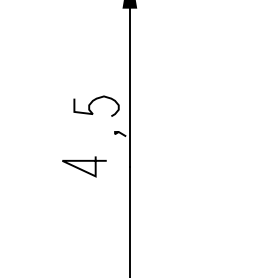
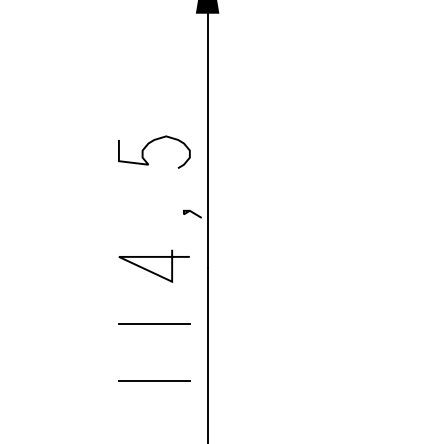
curve: (93, 101) -> (149, 144), moved
line: (83, 169) -> (152, 270), moved
line: (96, 202) -> (154, 323), added
line: (96, 238) -> (154, 381), added

